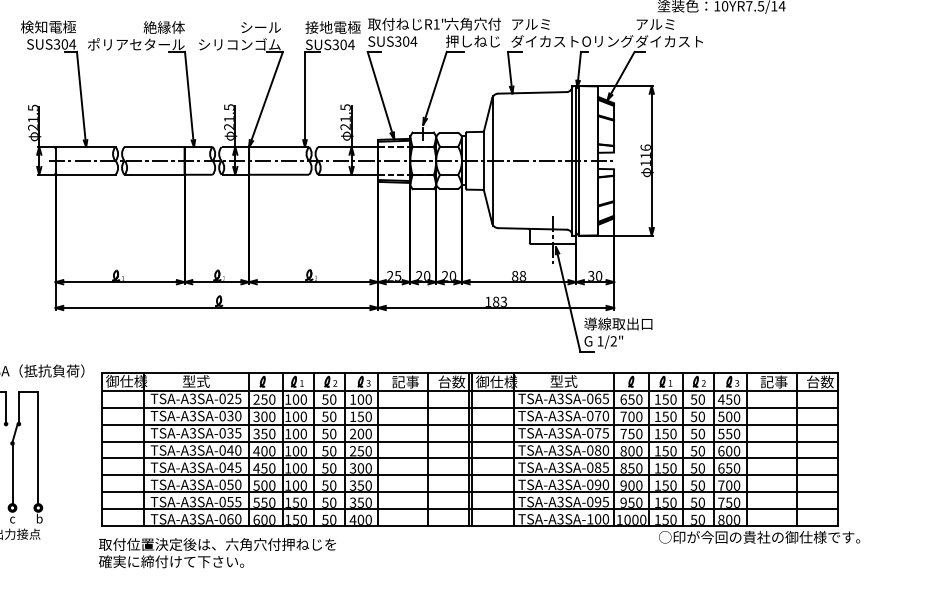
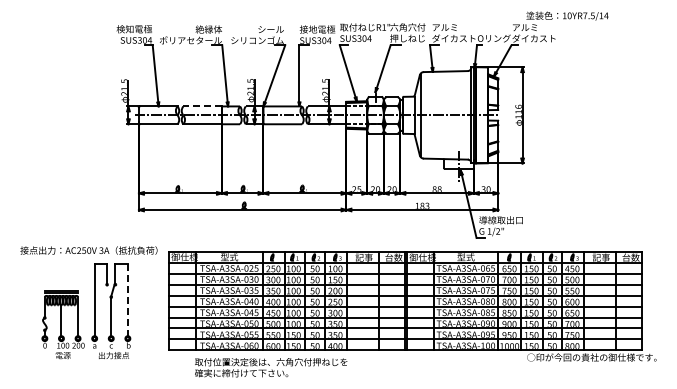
line: (154, 147) -> (202, 106), solid -> dashed
line: (37, 448) -> (127, 300), solid -> dashed
text: (218, 552) -> (271, 367), moved

